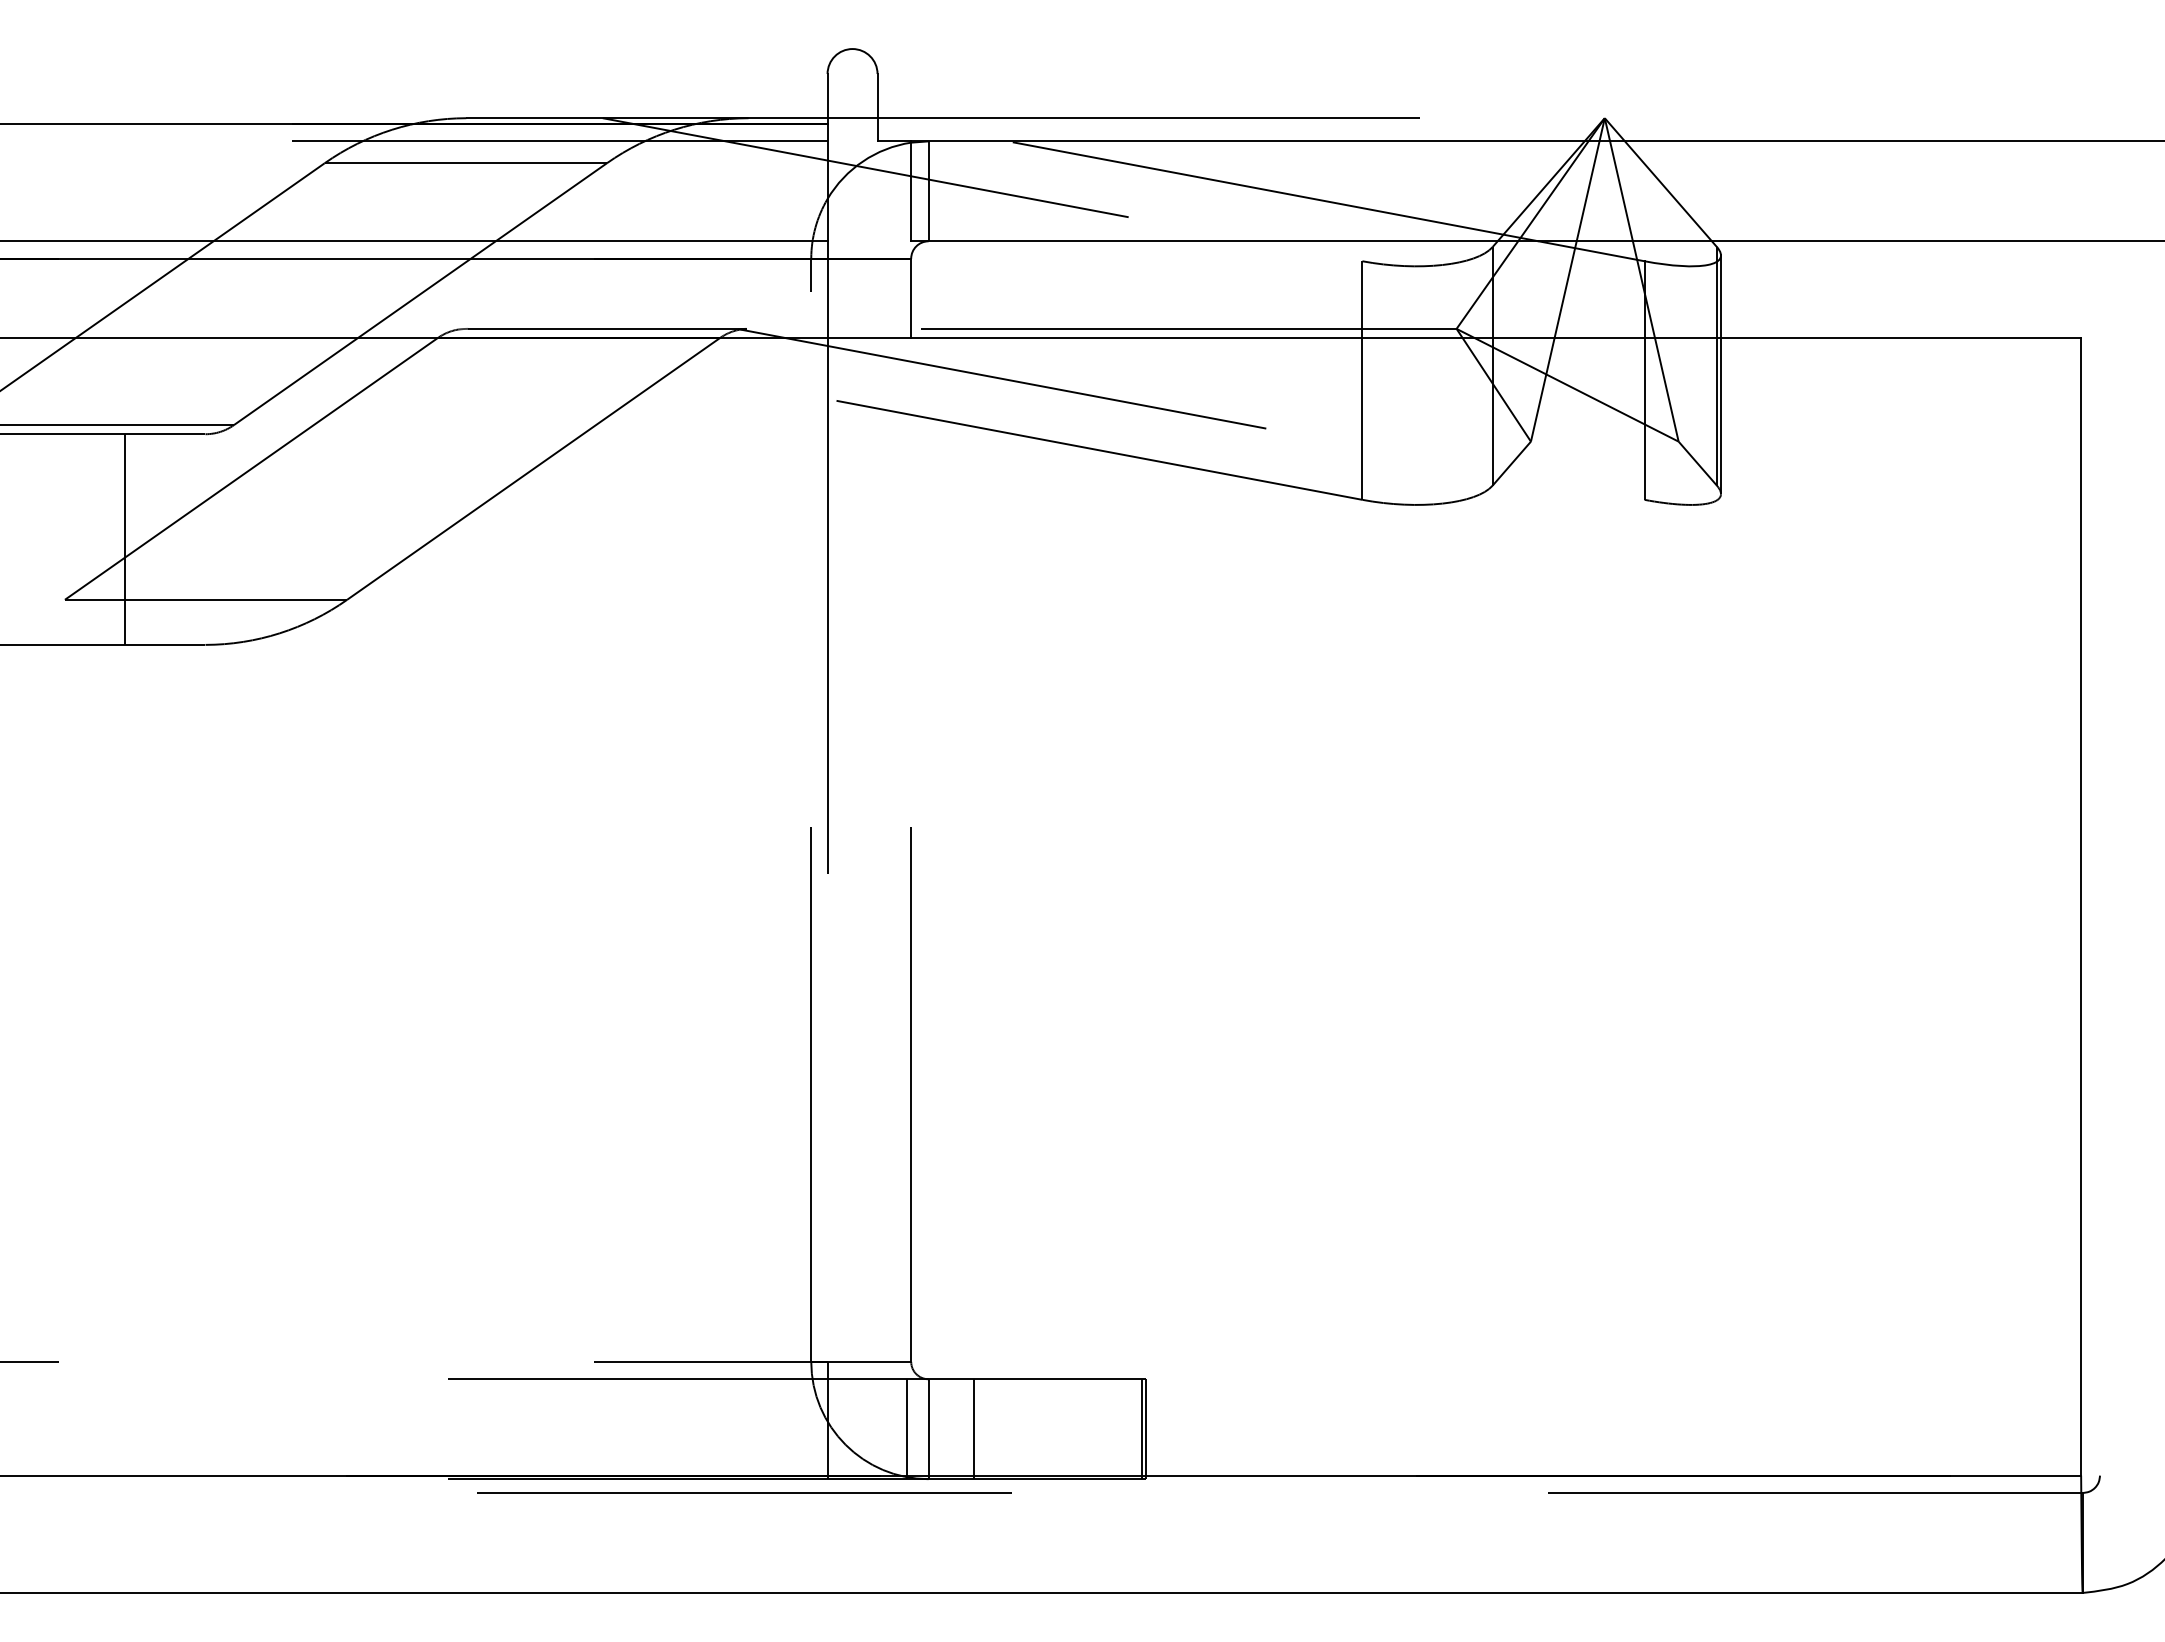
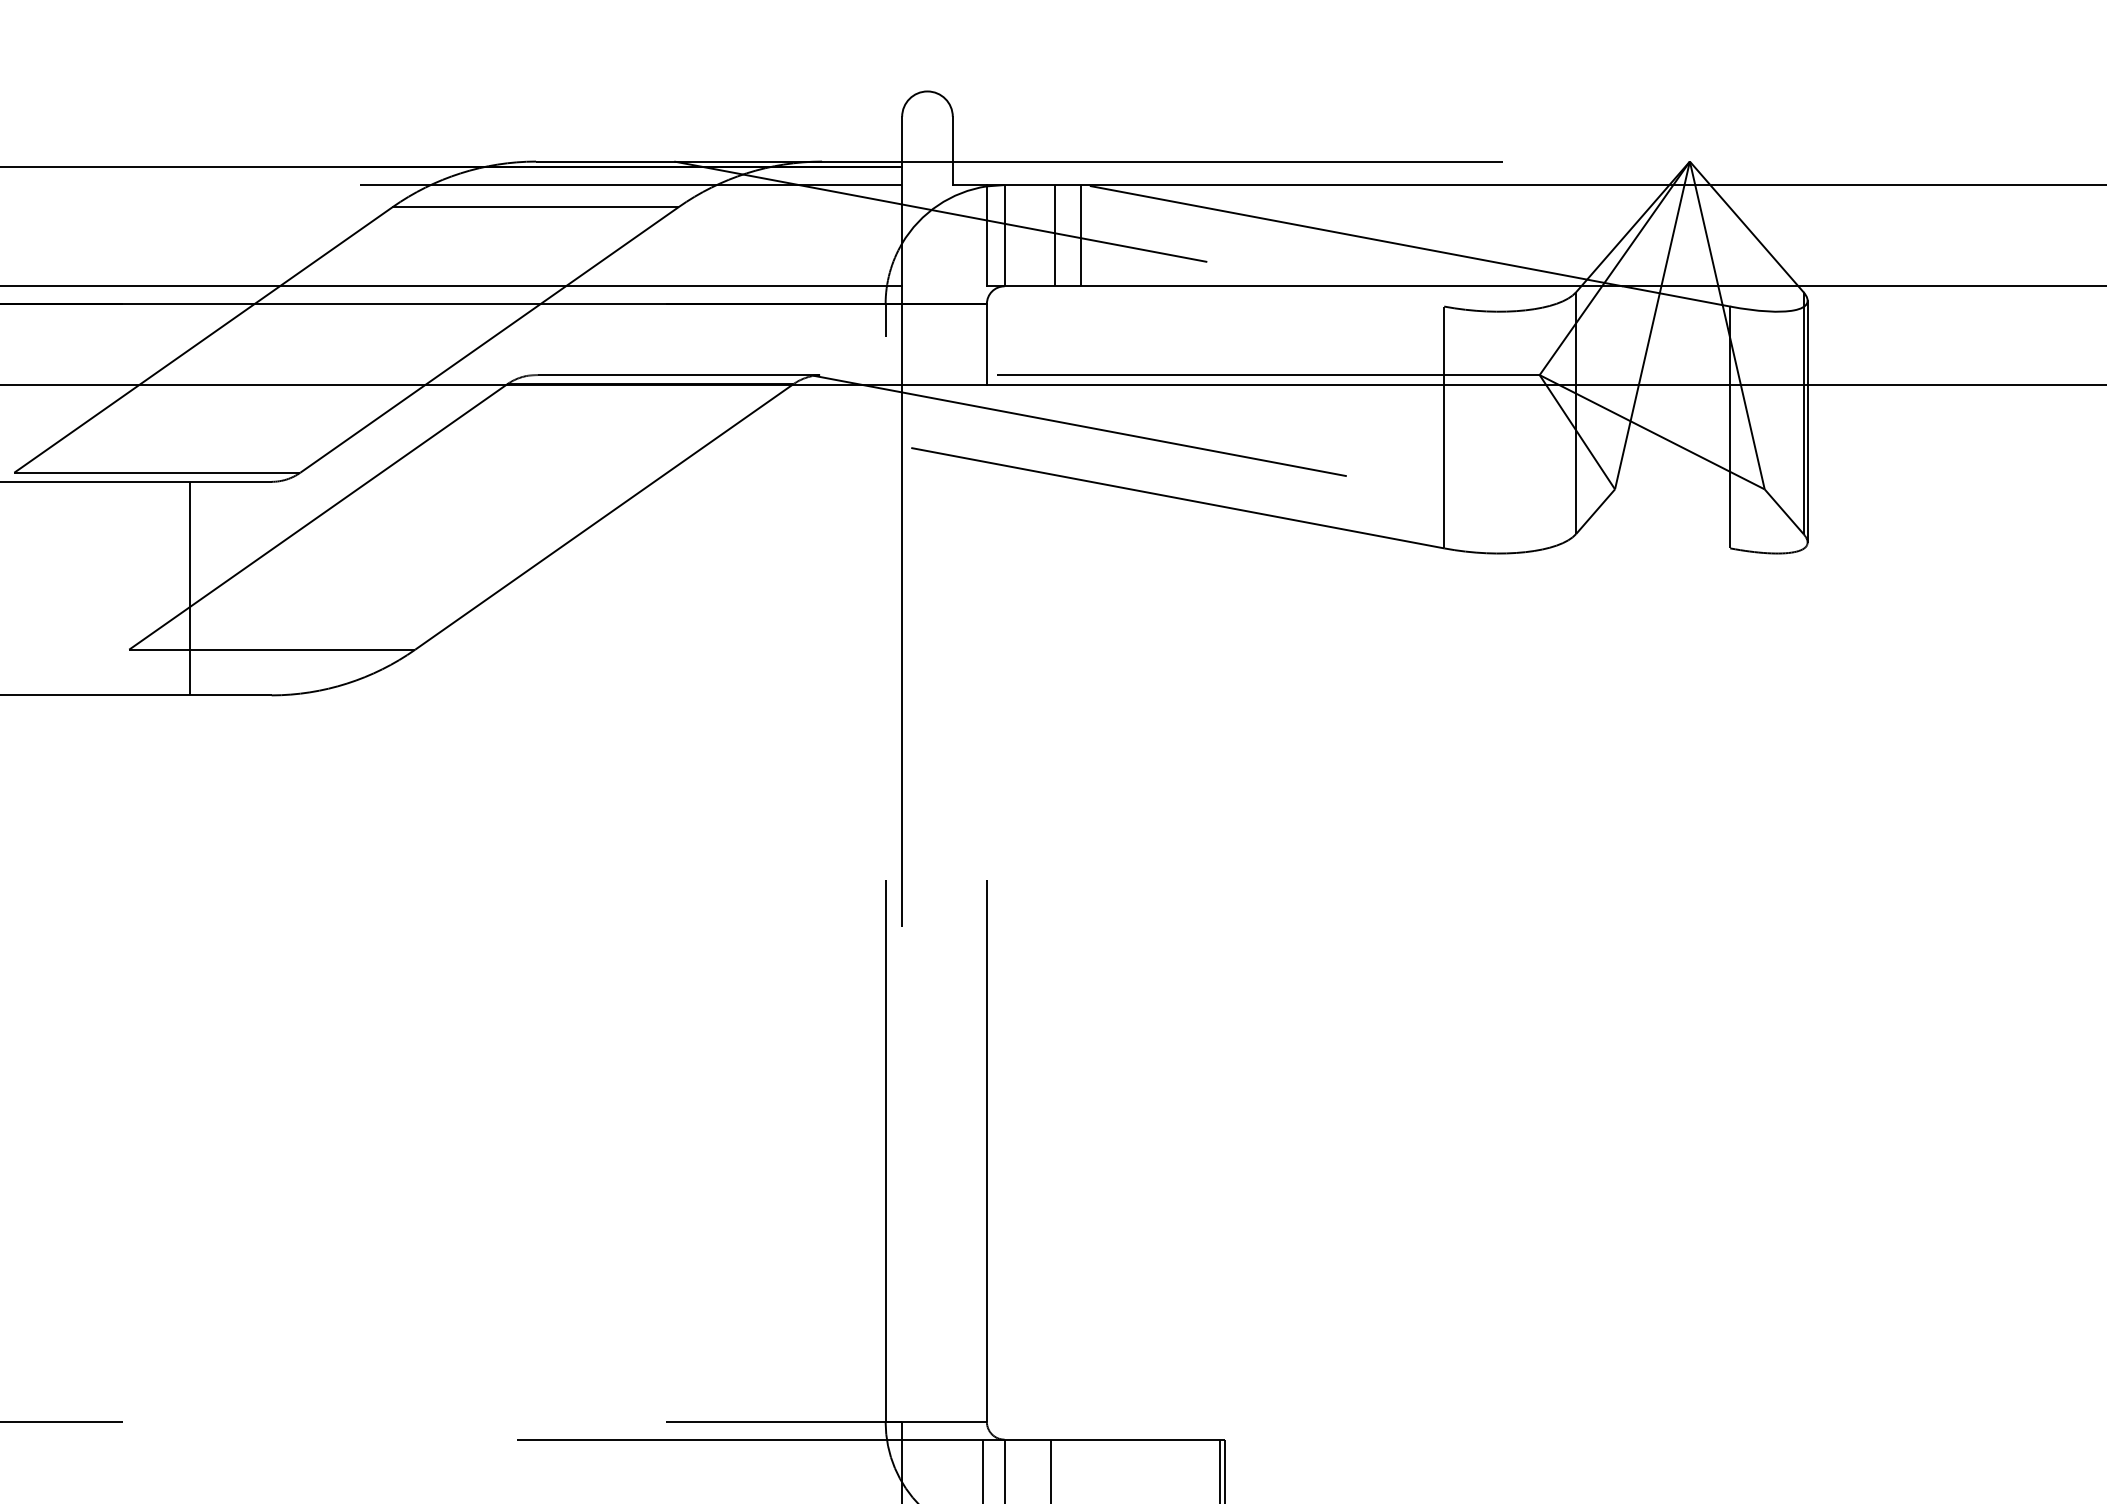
line: (978, 191) -> (1055, 235), added
line: (1003, 191) -> (1080, 235), added

